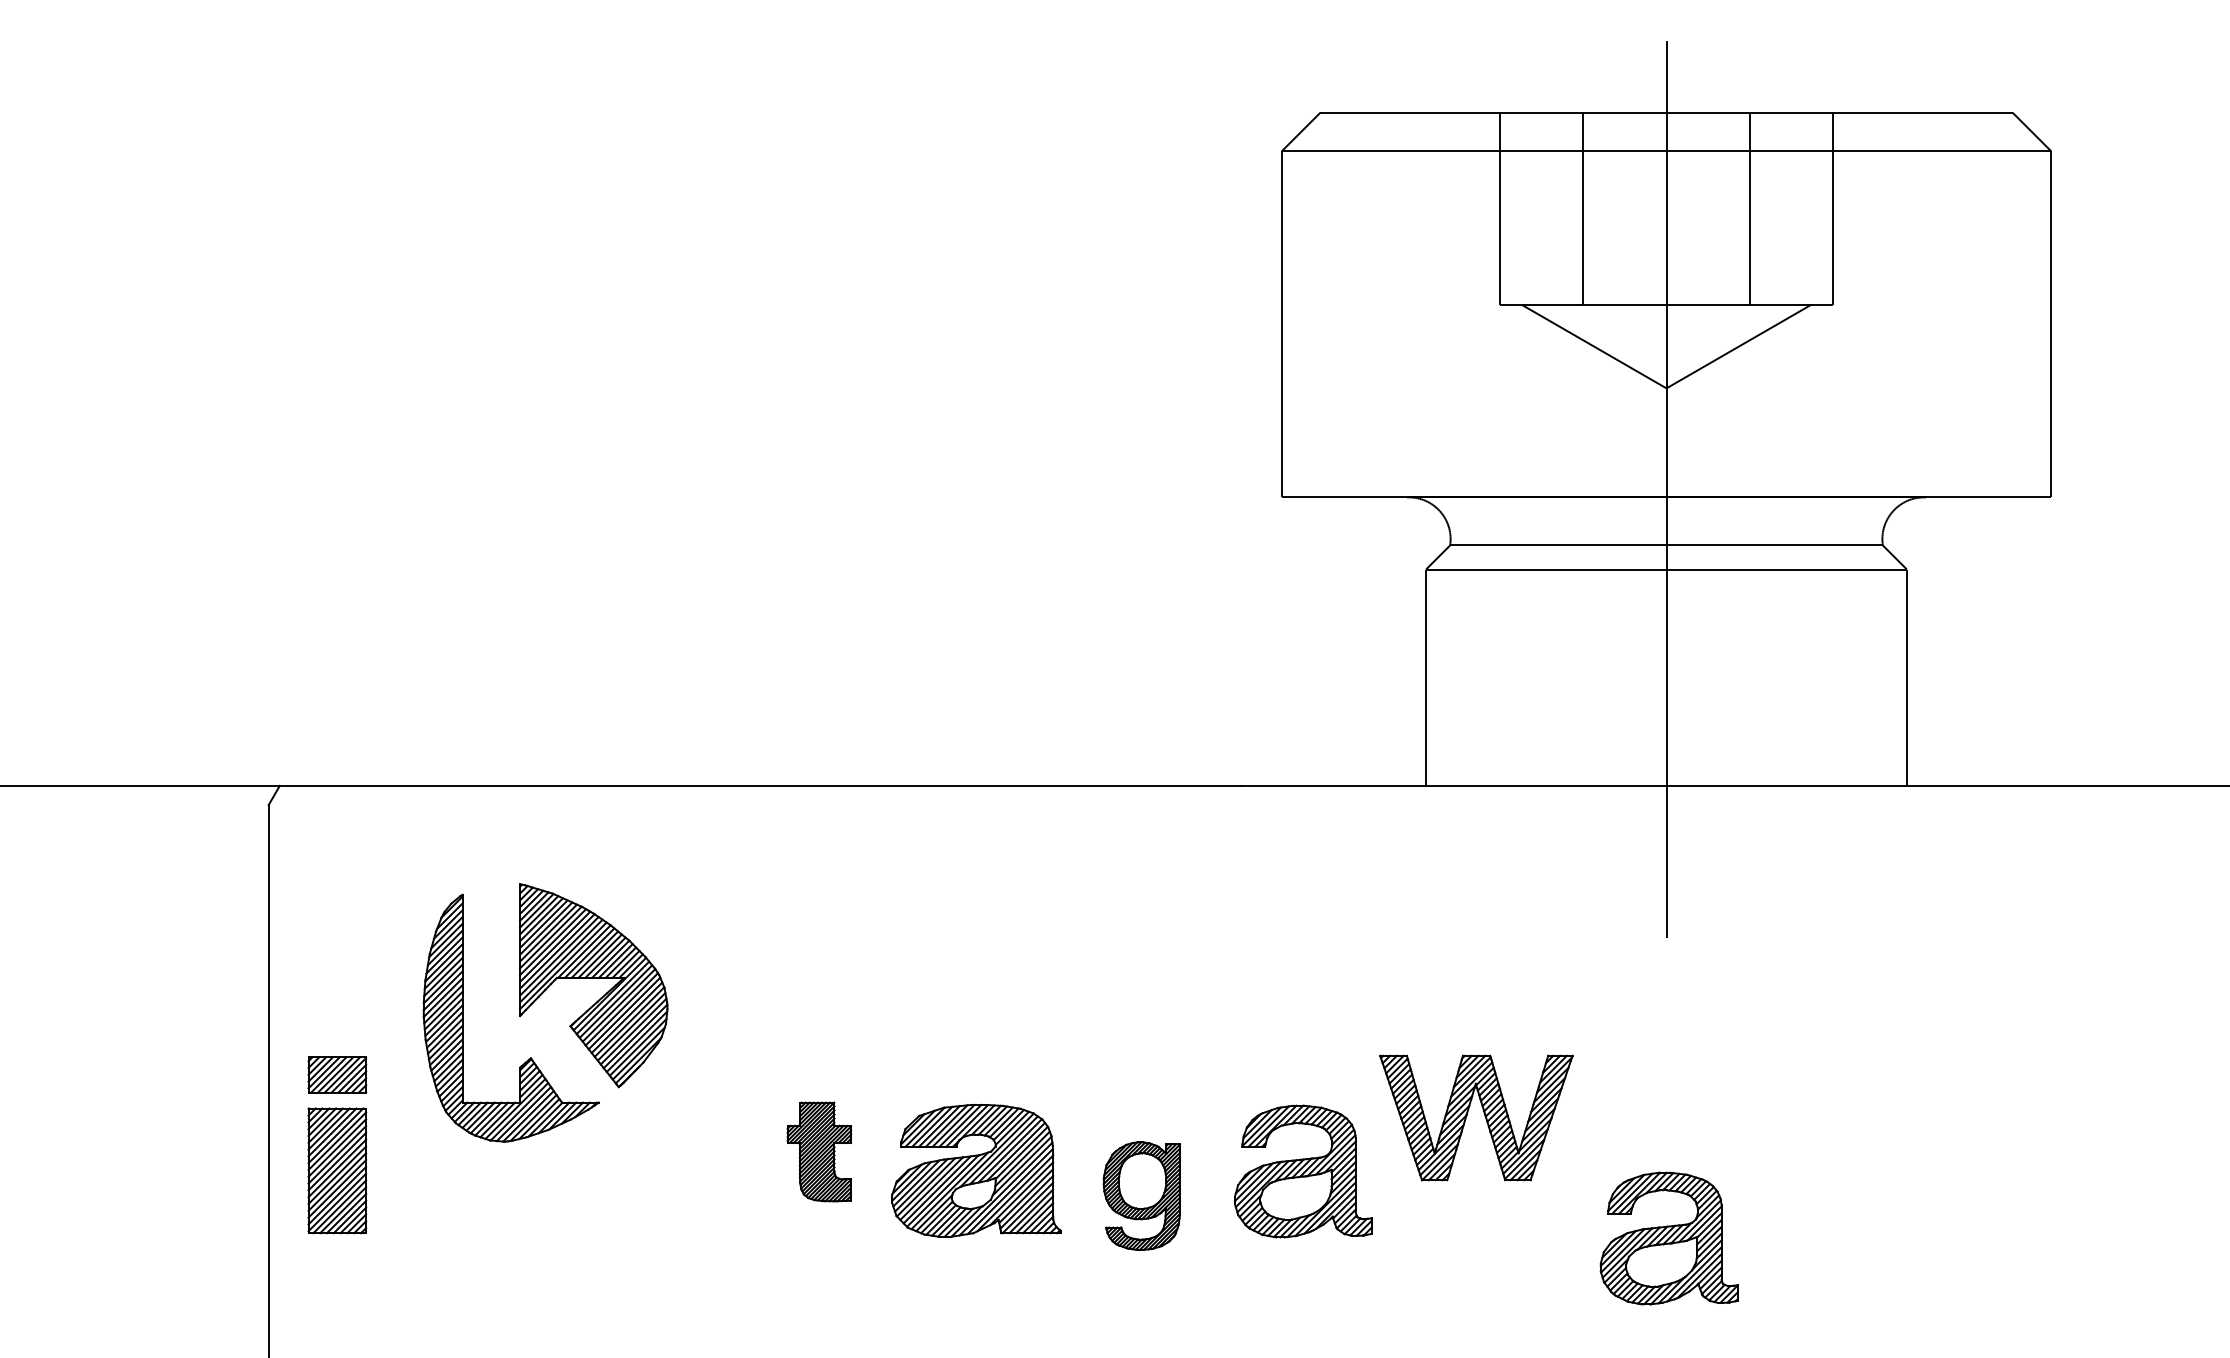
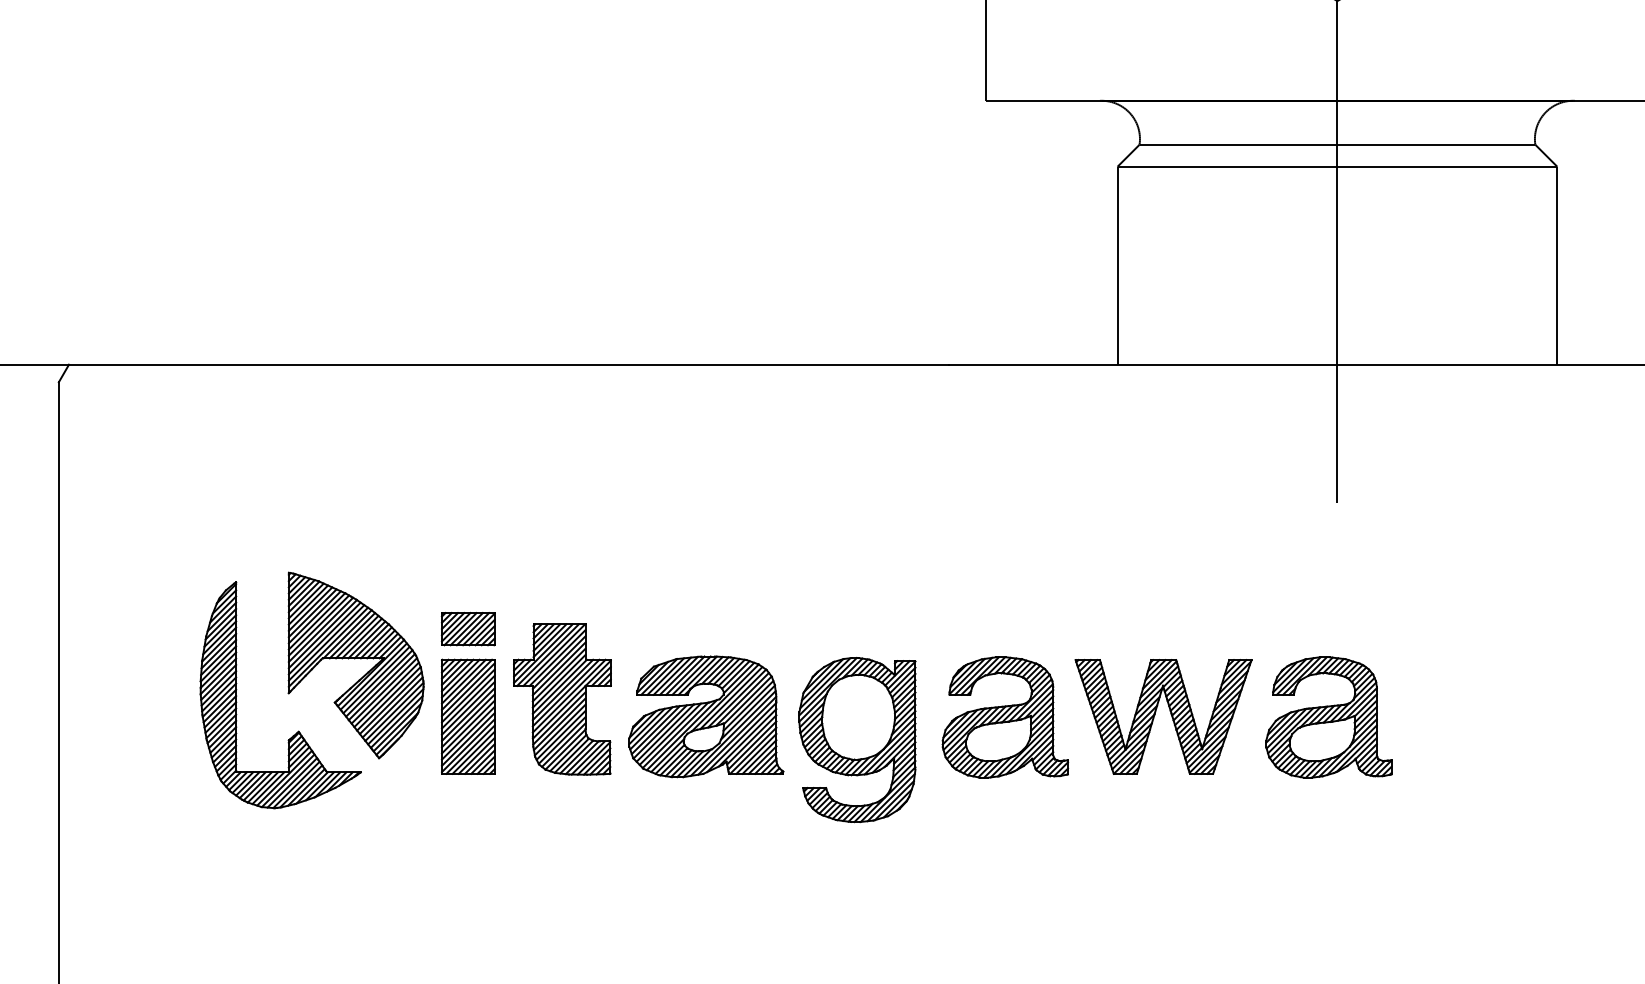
part: (535, 1001) -> (302, 679), moved
part: (1483, 1113) -> (1170, 712), moved
part: (337, 1145) -> (468, 693), moved
part: (819, 1151) -> (562, 699), size x1.67
part: (1141, 1195) -> (857, 739), size x1.67
part: (1668, 1238) -> (1328, 717), moved

